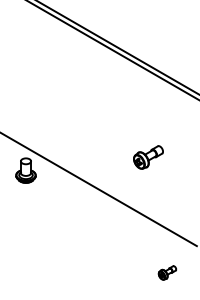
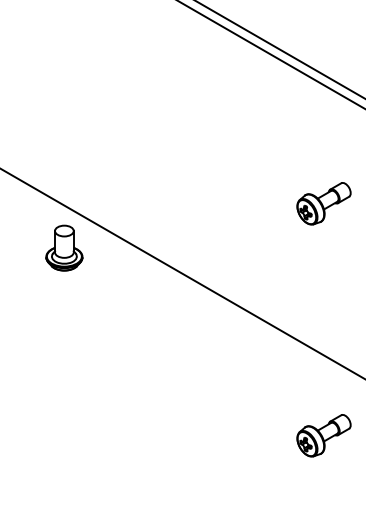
part: (148, 157) -> (324, 203), moved
part: (167, 272) -> (324, 435), size x1.67

